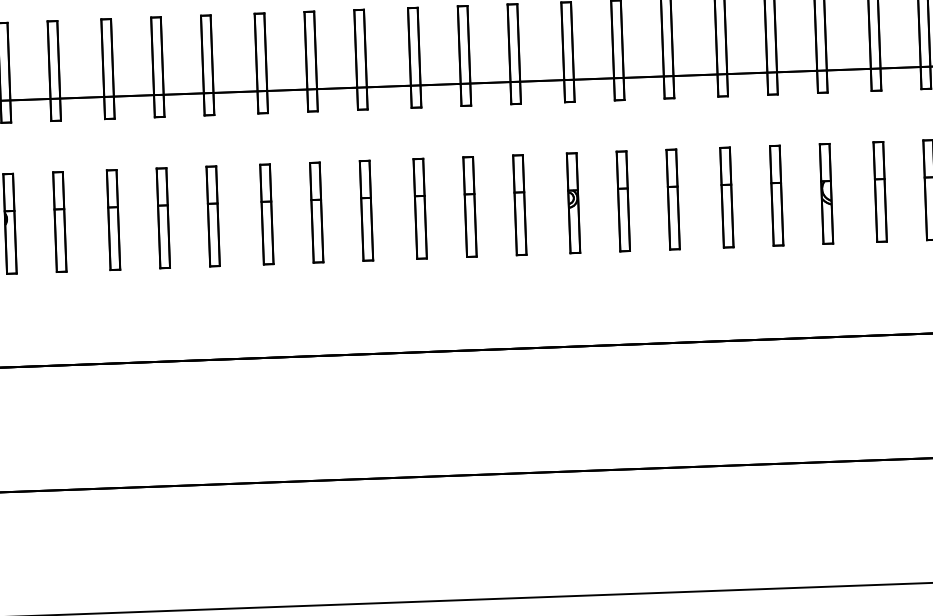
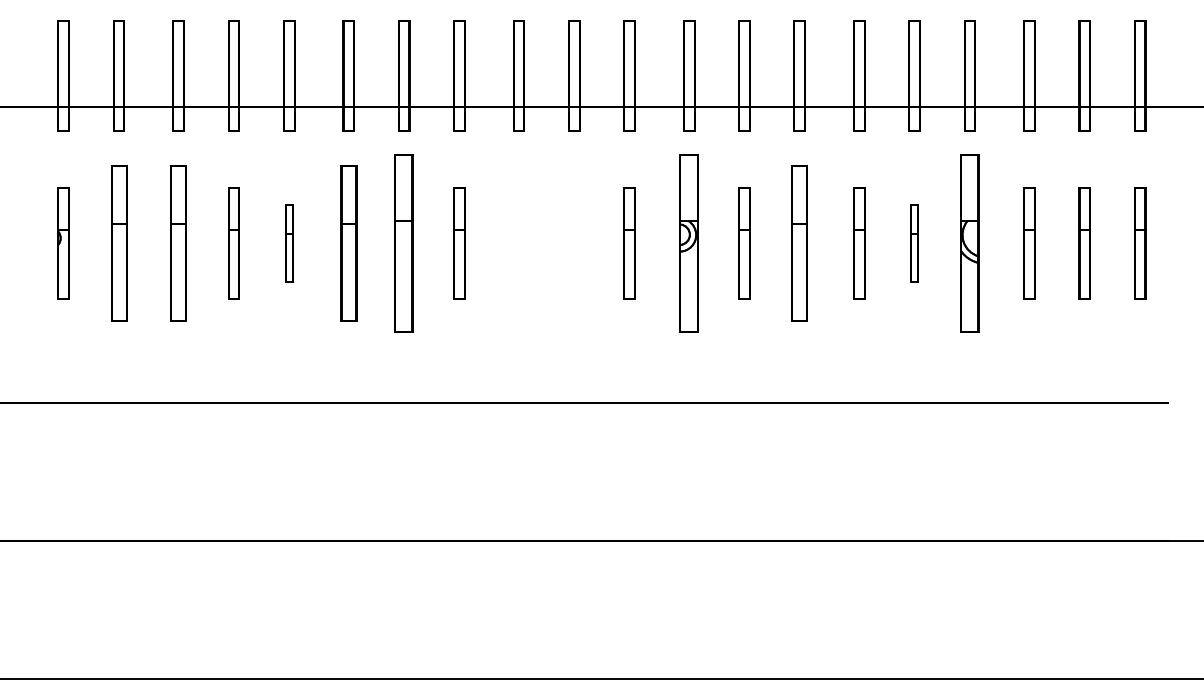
part: (826, 193) -> (969, 243), size x1.6
part: (776, 195) -> (914, 243), size x0.7
part: (672, 199) -> (799, 243), size x1.4
part: (573, 203) -> (689, 243), size x1.6
part: (470, 206) -> (574, 243), removed
part: (419, 208) -> (518, 243), removed
part: (317, 212) -> (404, 243), size x1.6
part: (266, 214) -> (348, 243), size x1.4
part: (213, 216) -> (289, 243), size x0.7
part: (113, 219) -> (178, 243), size x1.4
part: (59, 221) -> (118, 243), size x1.4

